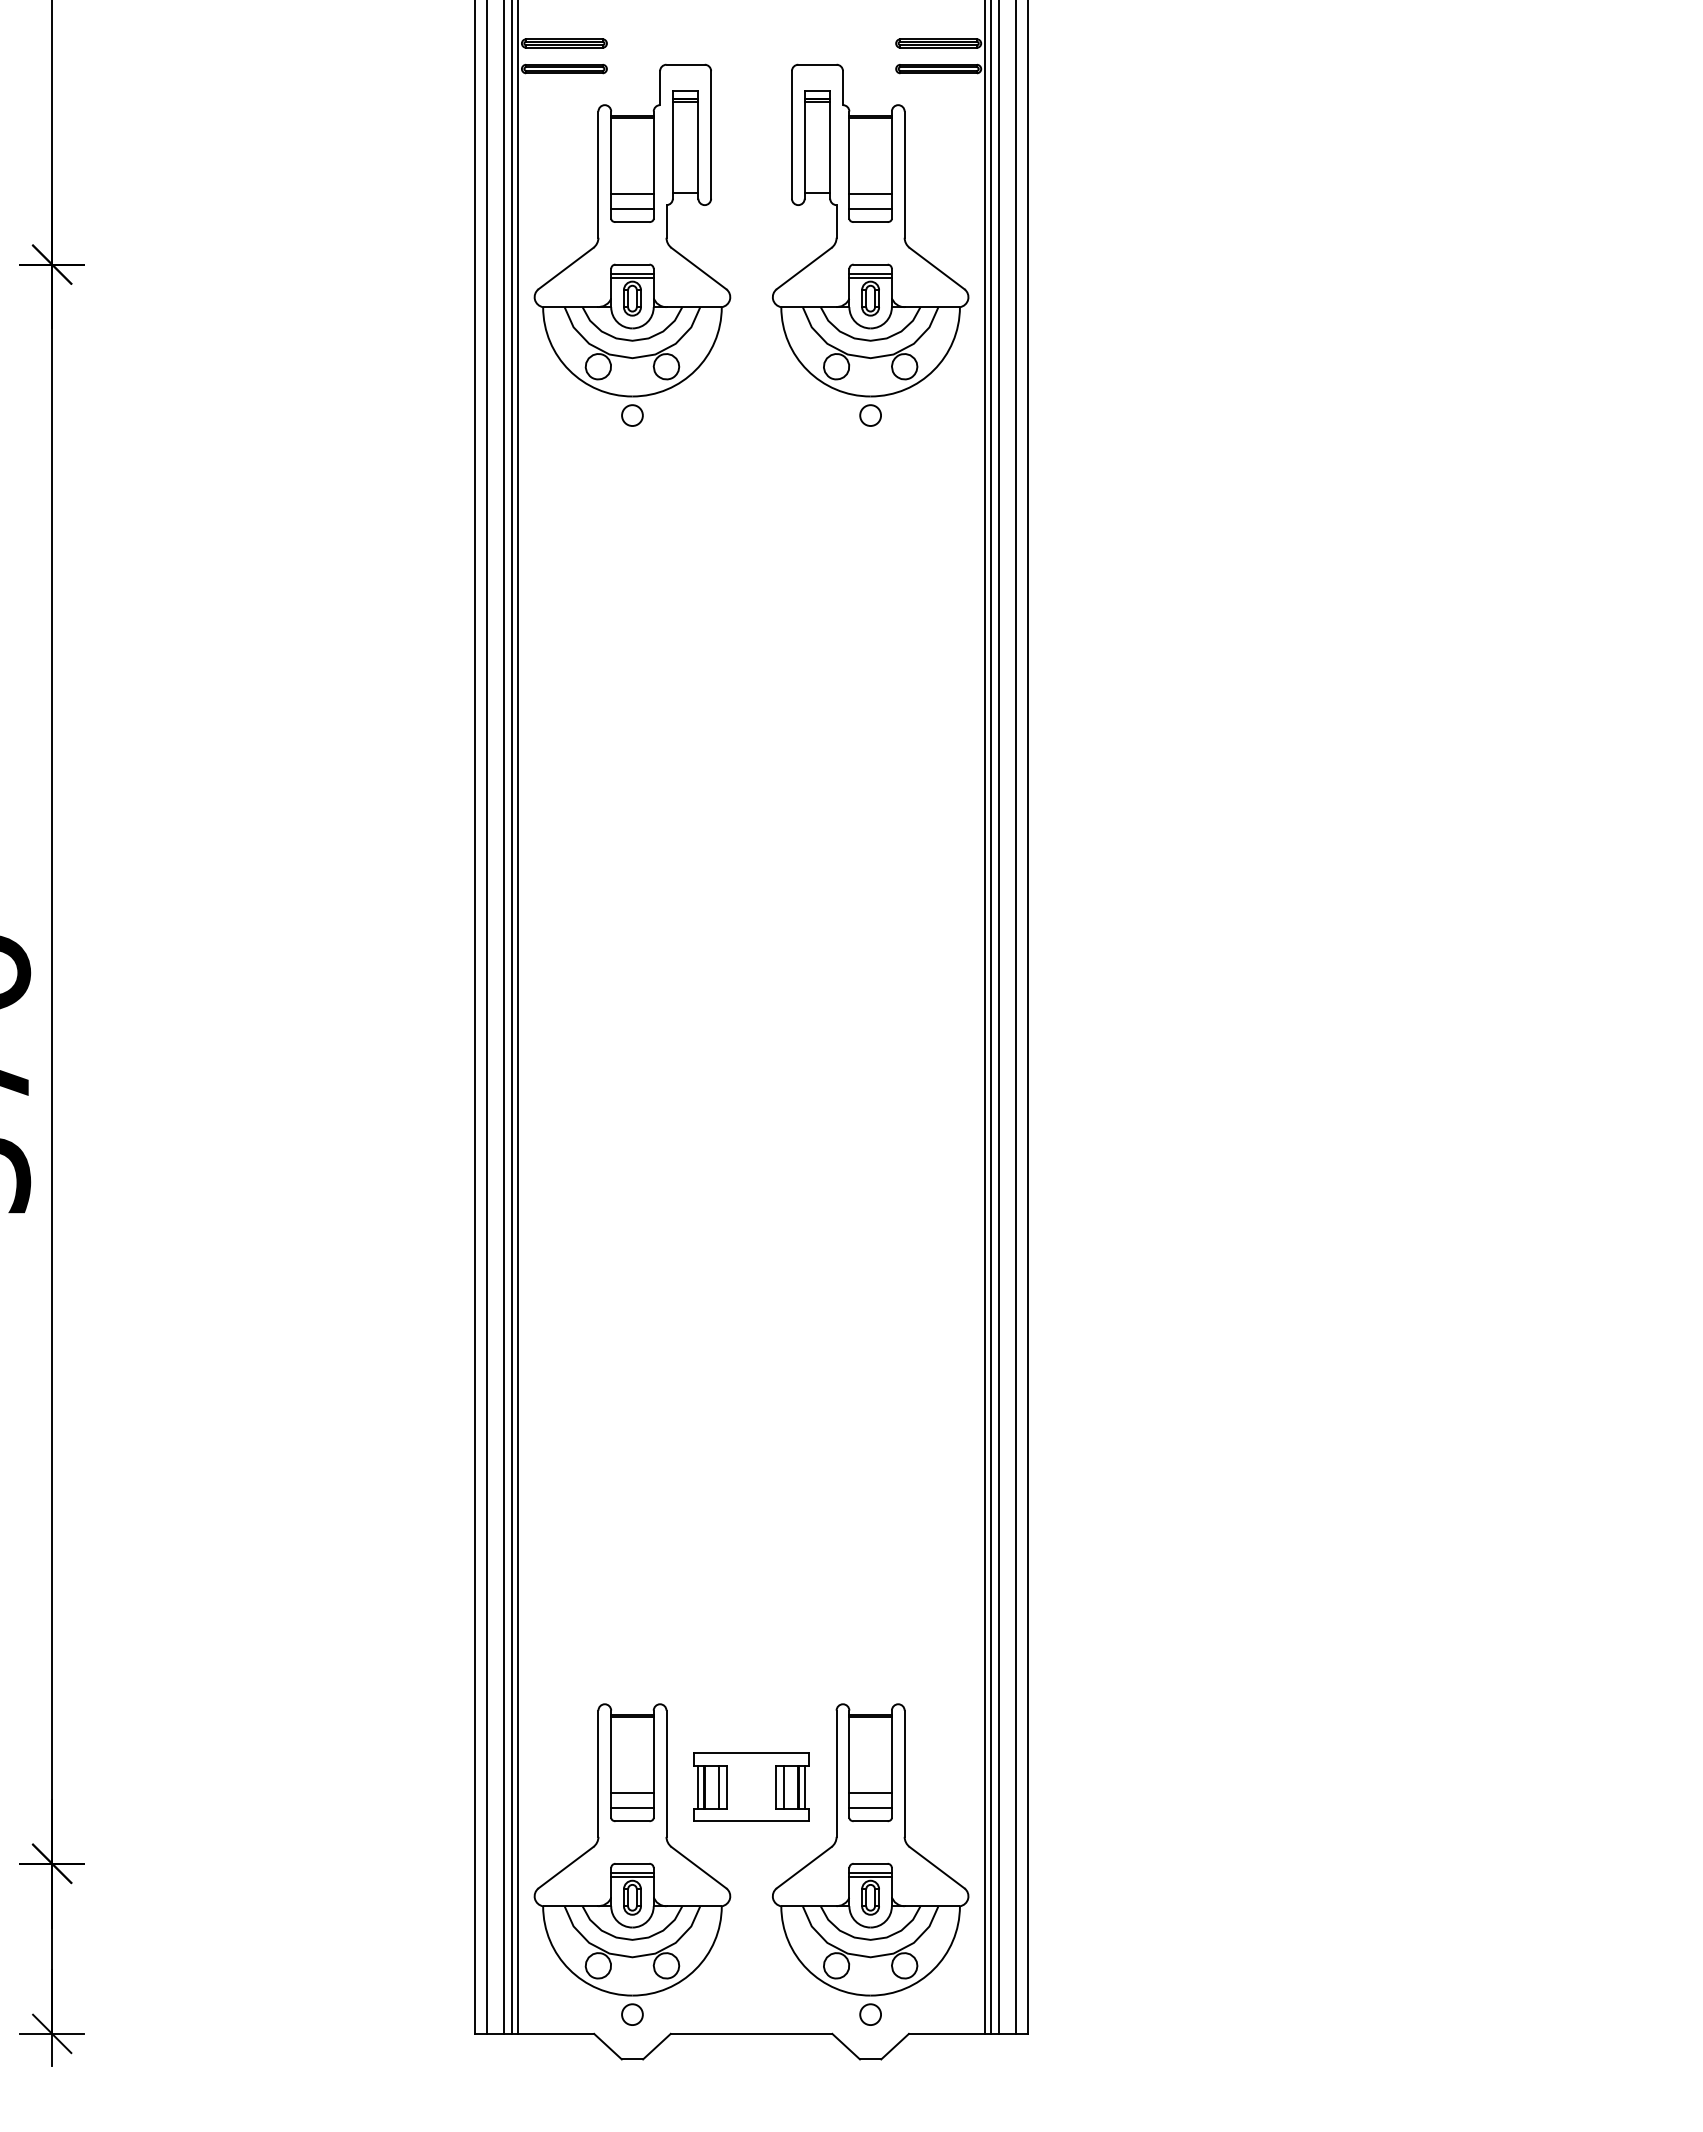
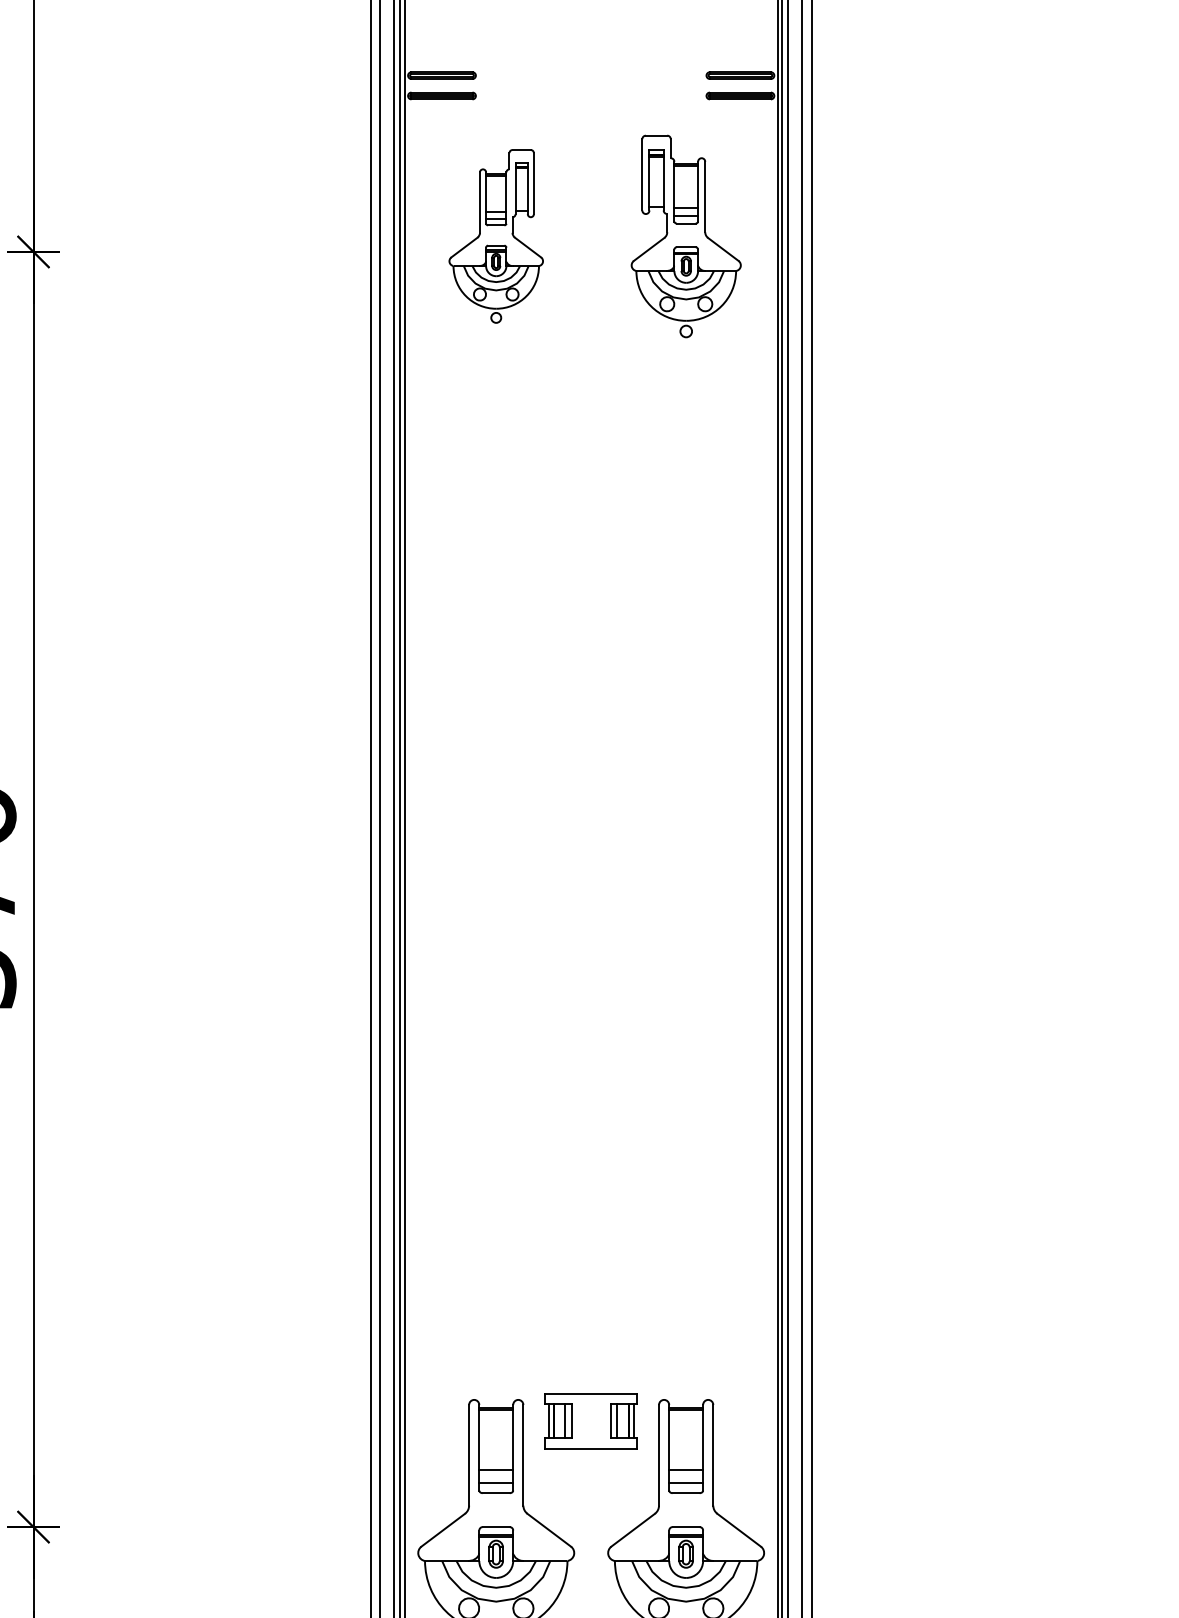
part: (632, 244) -> (496, 235), size x0.6
part: (870, 244) -> (686, 235), size x0.7
part: (751, 1786) -> (591, 1420), moved

